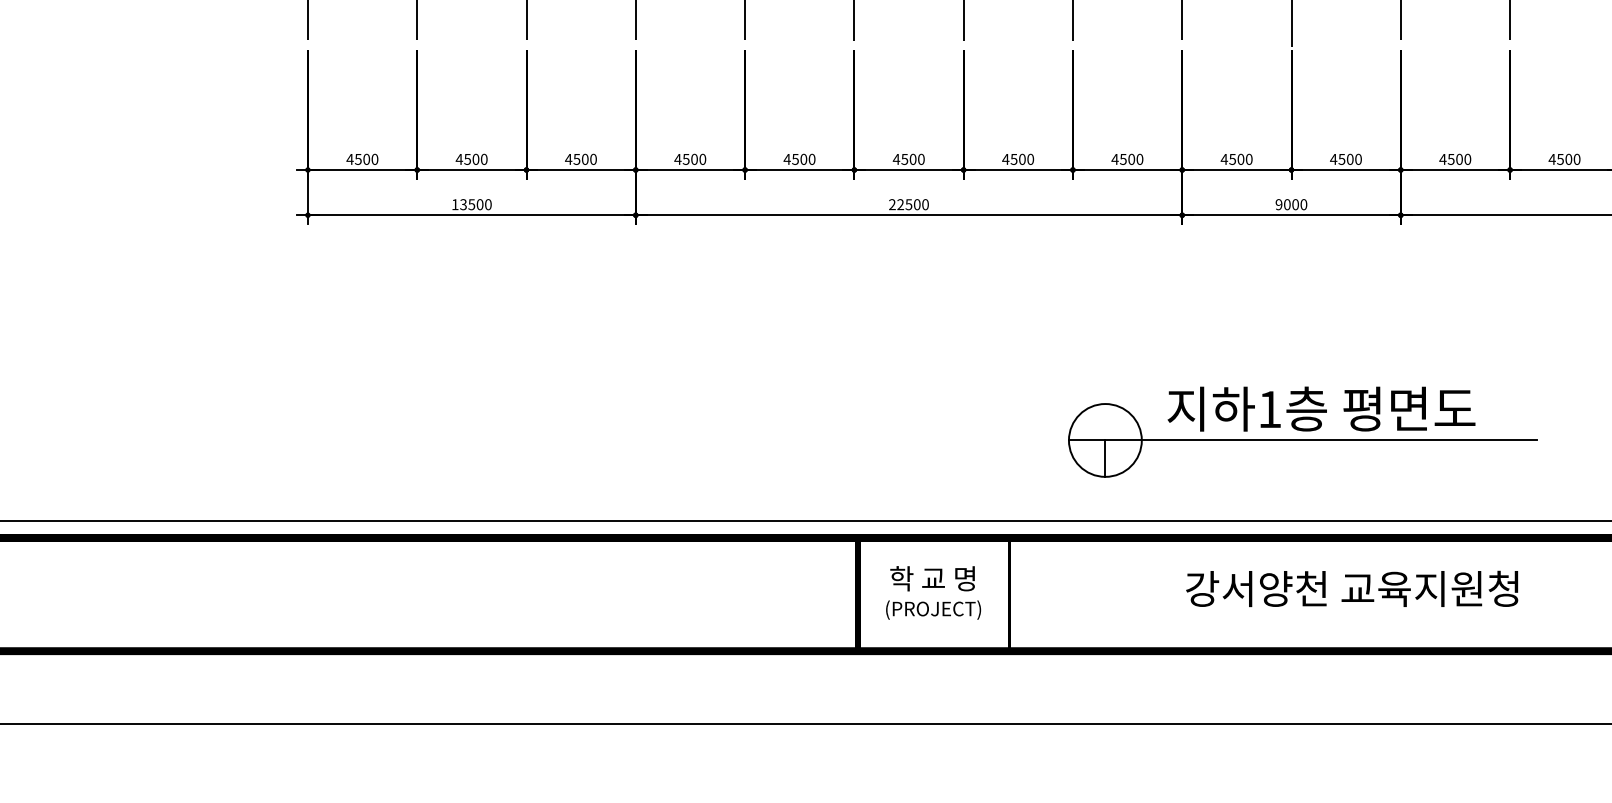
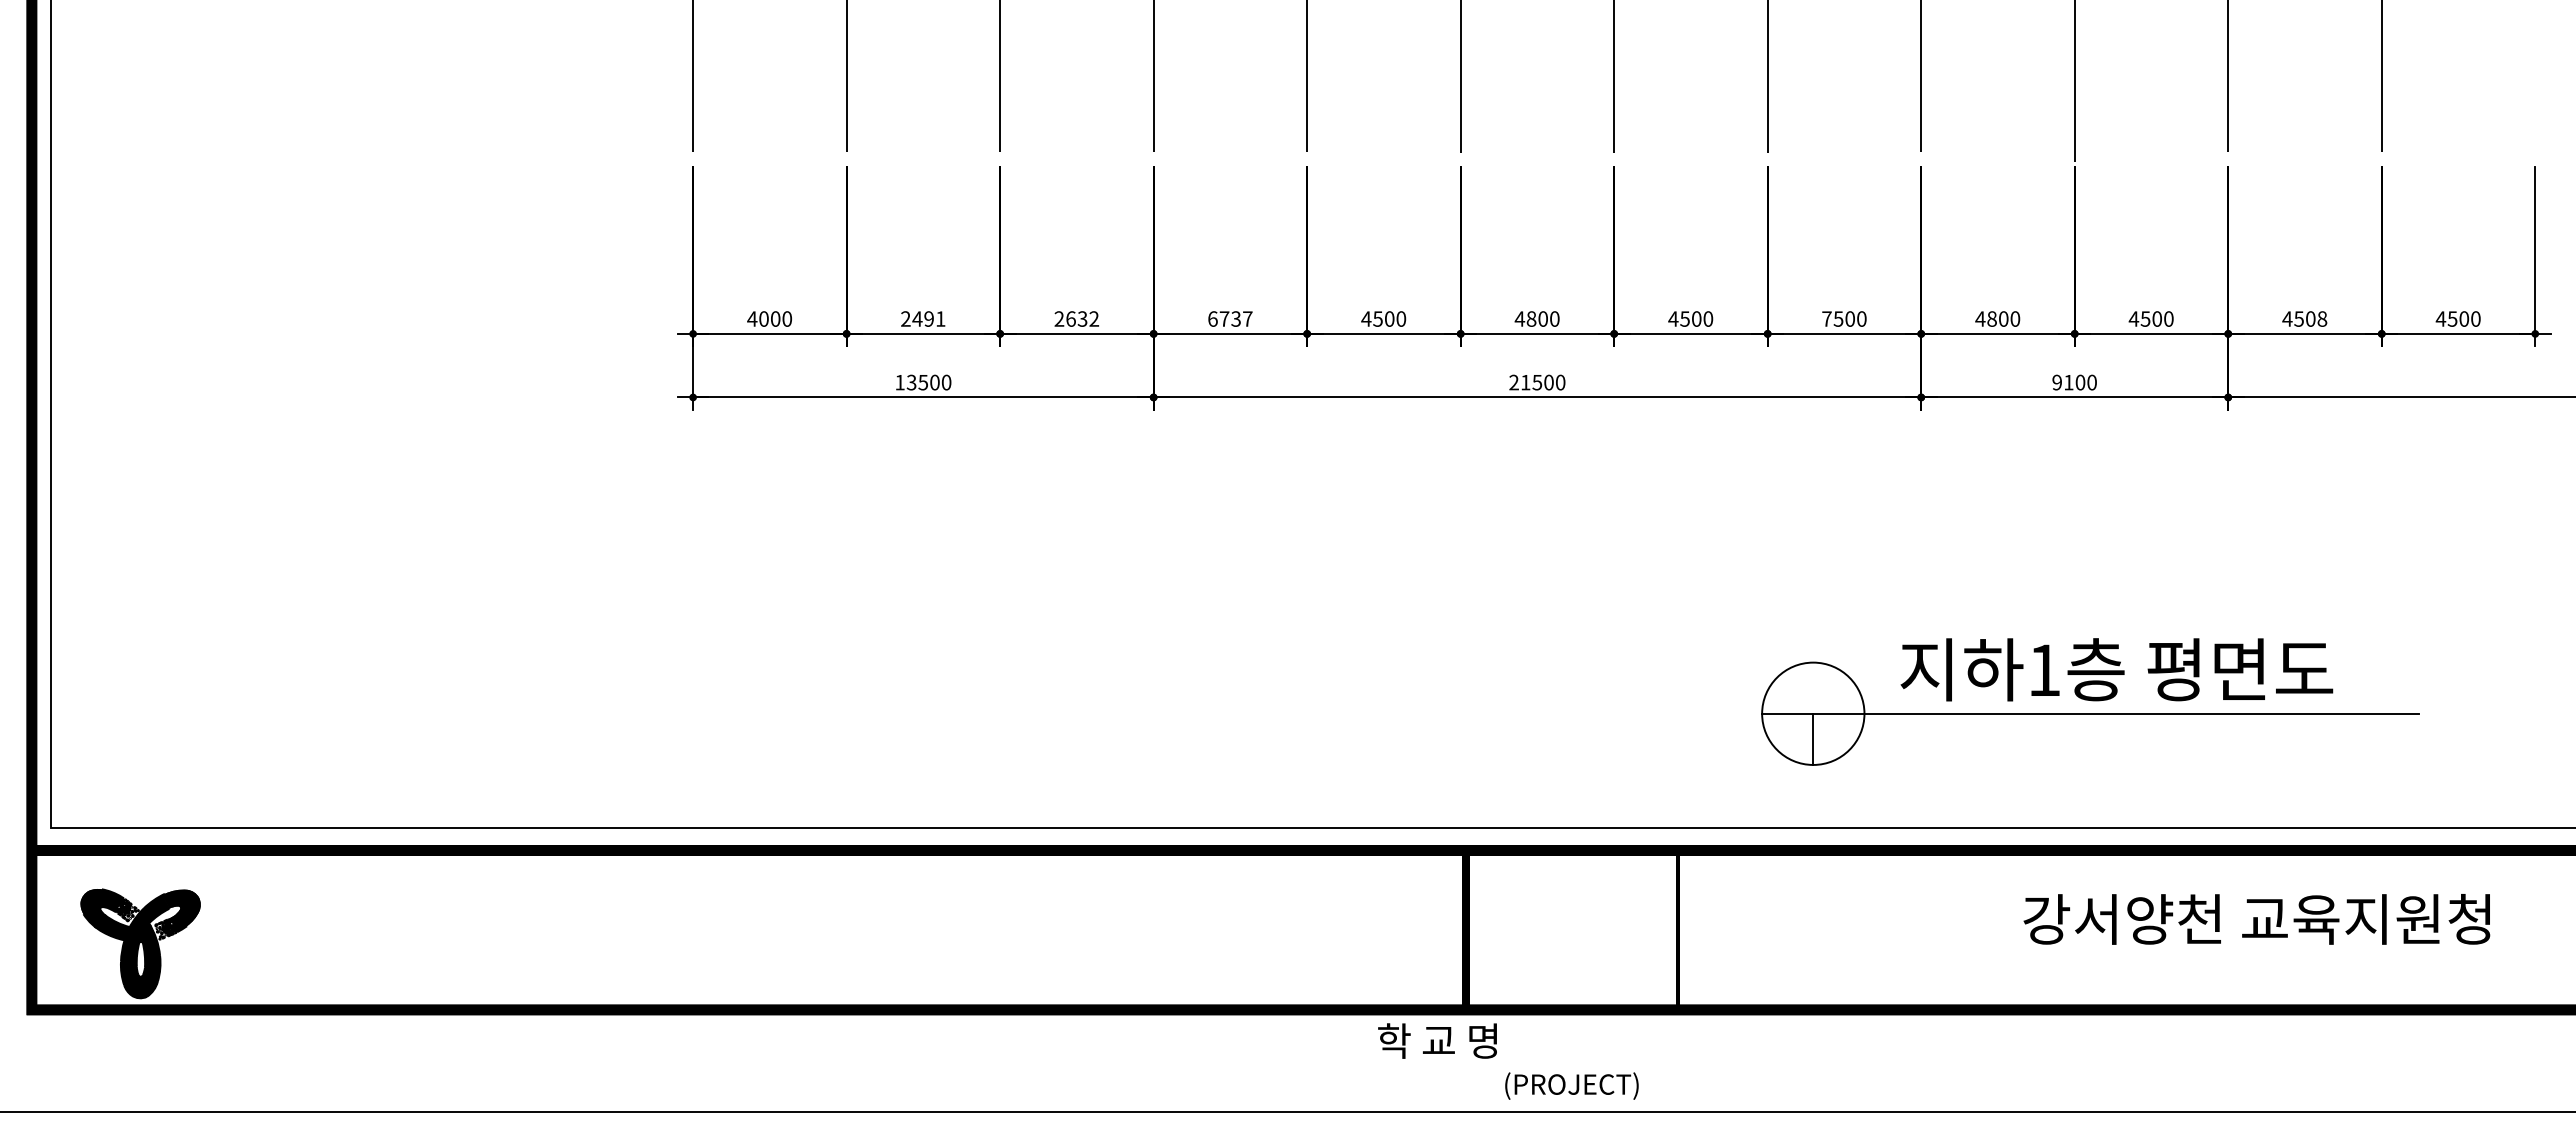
text: (358, 159) -> (763, 318), 4500 -> 4000
text: (471, 159) -> (922, 318), 4500 -> 2491
text: (580, 159) -> (1076, 318), 4500 -> 2632
text: (689, 159) -> (1229, 318), 4500 -> 6737
text: (904, 159) -> (1531, 318), 4500 -> 4800
text: (1114, 159) -> (1826, 318), 4500 -> 7500
text: (1232, 159) -> (1991, 318), 4500 -> 4800
text: (1467, 159) -> (2322, 318), 4500 -> 4508
text: (900, 204) -> (1525, 382), 22500 -> 21500
text: (1287, 204) -> (2068, 382), 9000 -> 9100
text: (932, 578) -> (1437, 1040), moved
text: (1351, 589) -> (2256, 919), moved
text: (933, 609) -> (1571, 1085), moved

